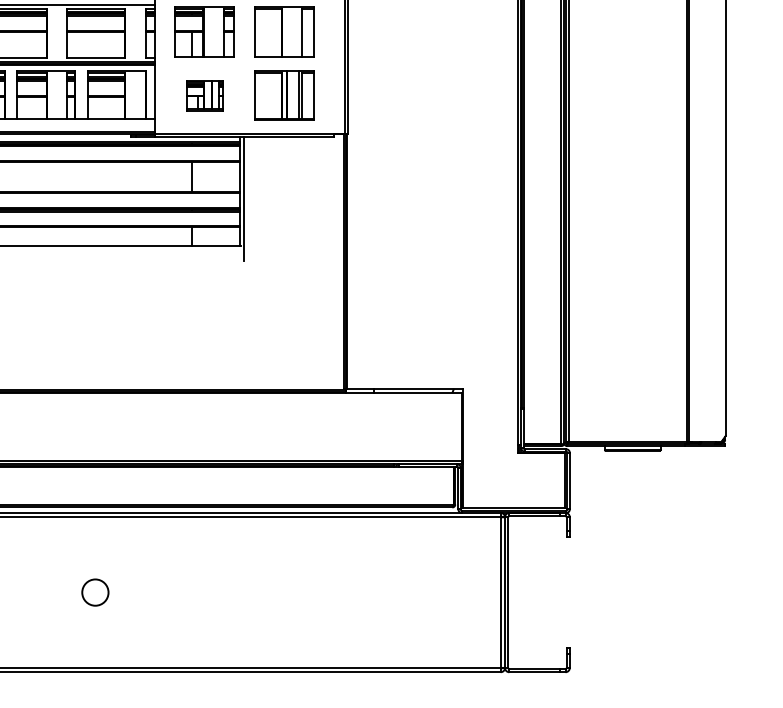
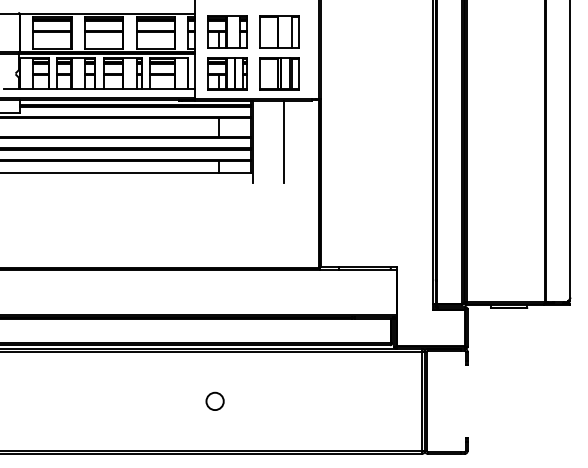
part: (205, 94) -> (227, 73), size x1.67
line: (290, 198) -> (283, 141), added
circle: (94, 591) -> (214, 400), moved

